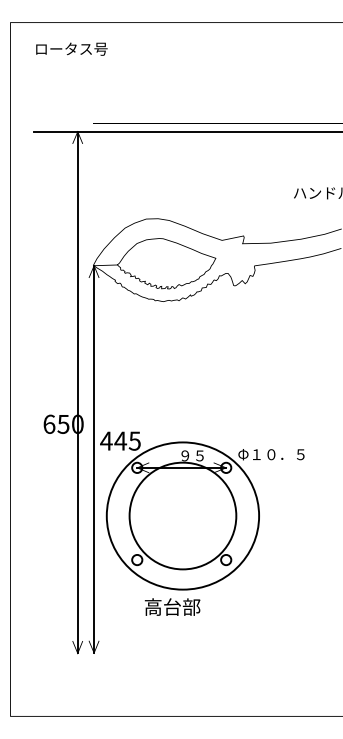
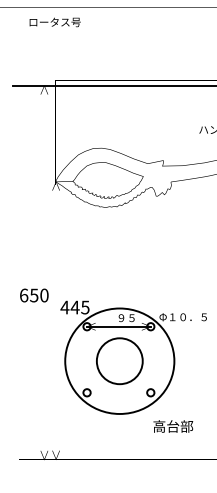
text: (71, 48) -> (54, 21), moved
line: (77, 392) -> (44, 272), removed
line: (94, 459) -> (56, 320), removed
circle: (182, 515) -> (119, 360), size x0.6
text: (172, 606) -> (173, 426), moved

